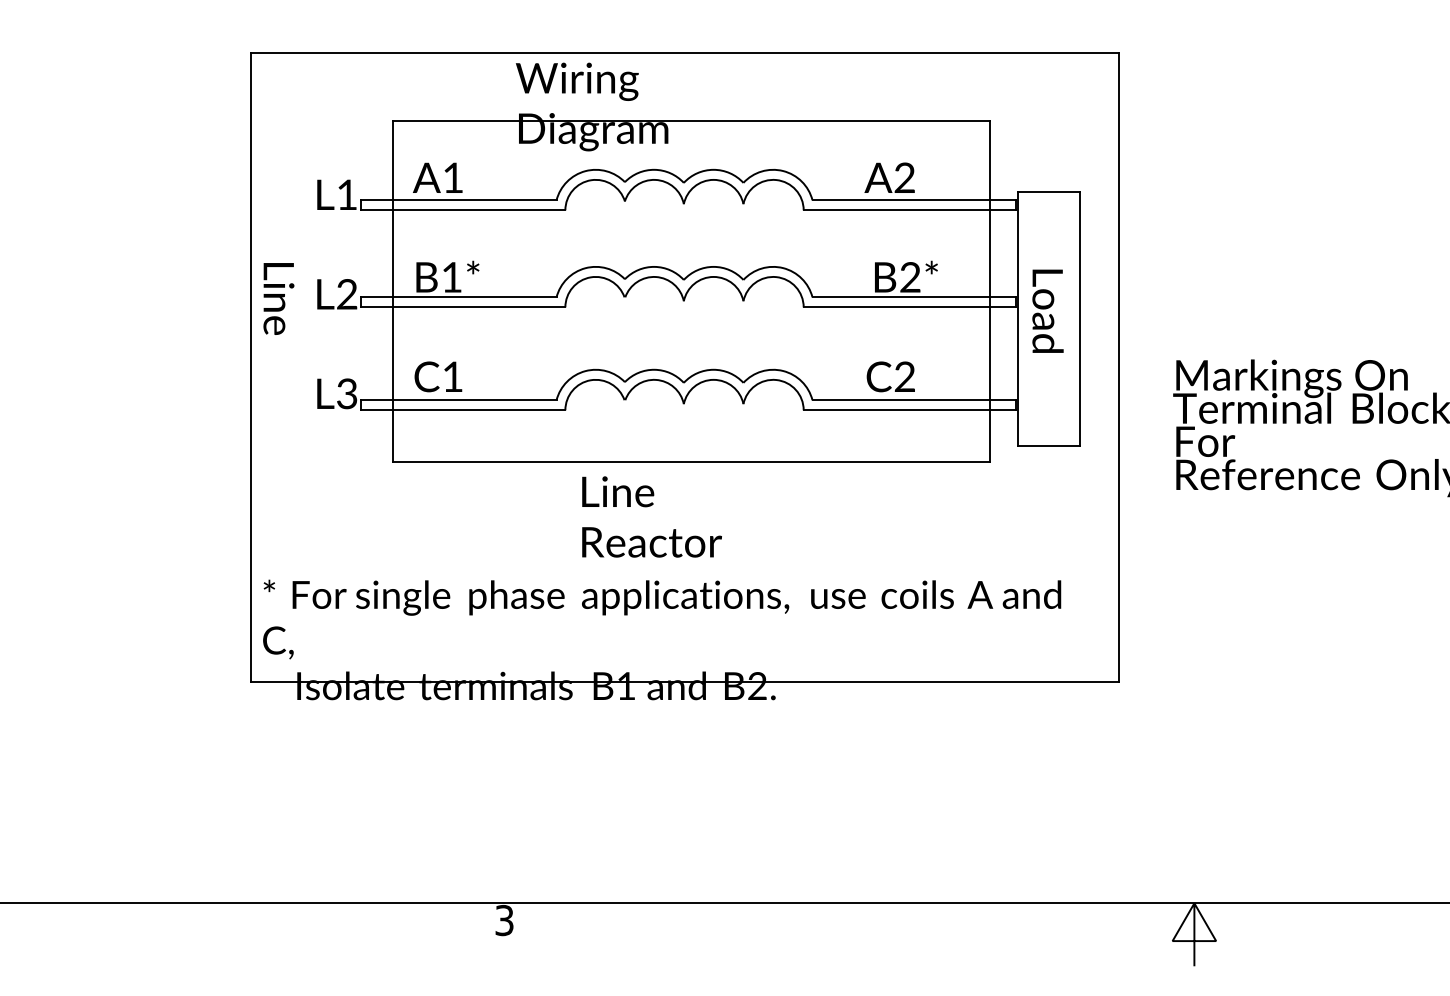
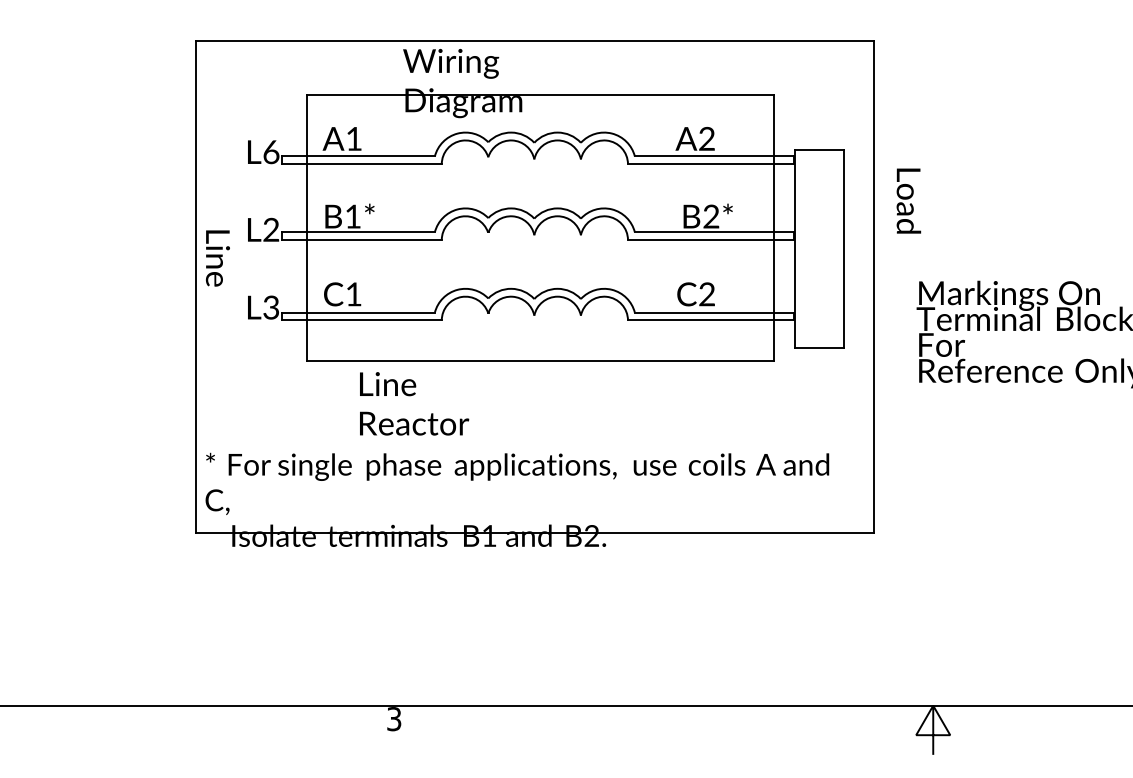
text: (347, 195) -> (271, 152), L1 -> L6
text: (278, 298) -> (217, 258), moved
text: (1047, 310) -> (908, 200), moved
text: (652, 516) -> (414, 403), moved

